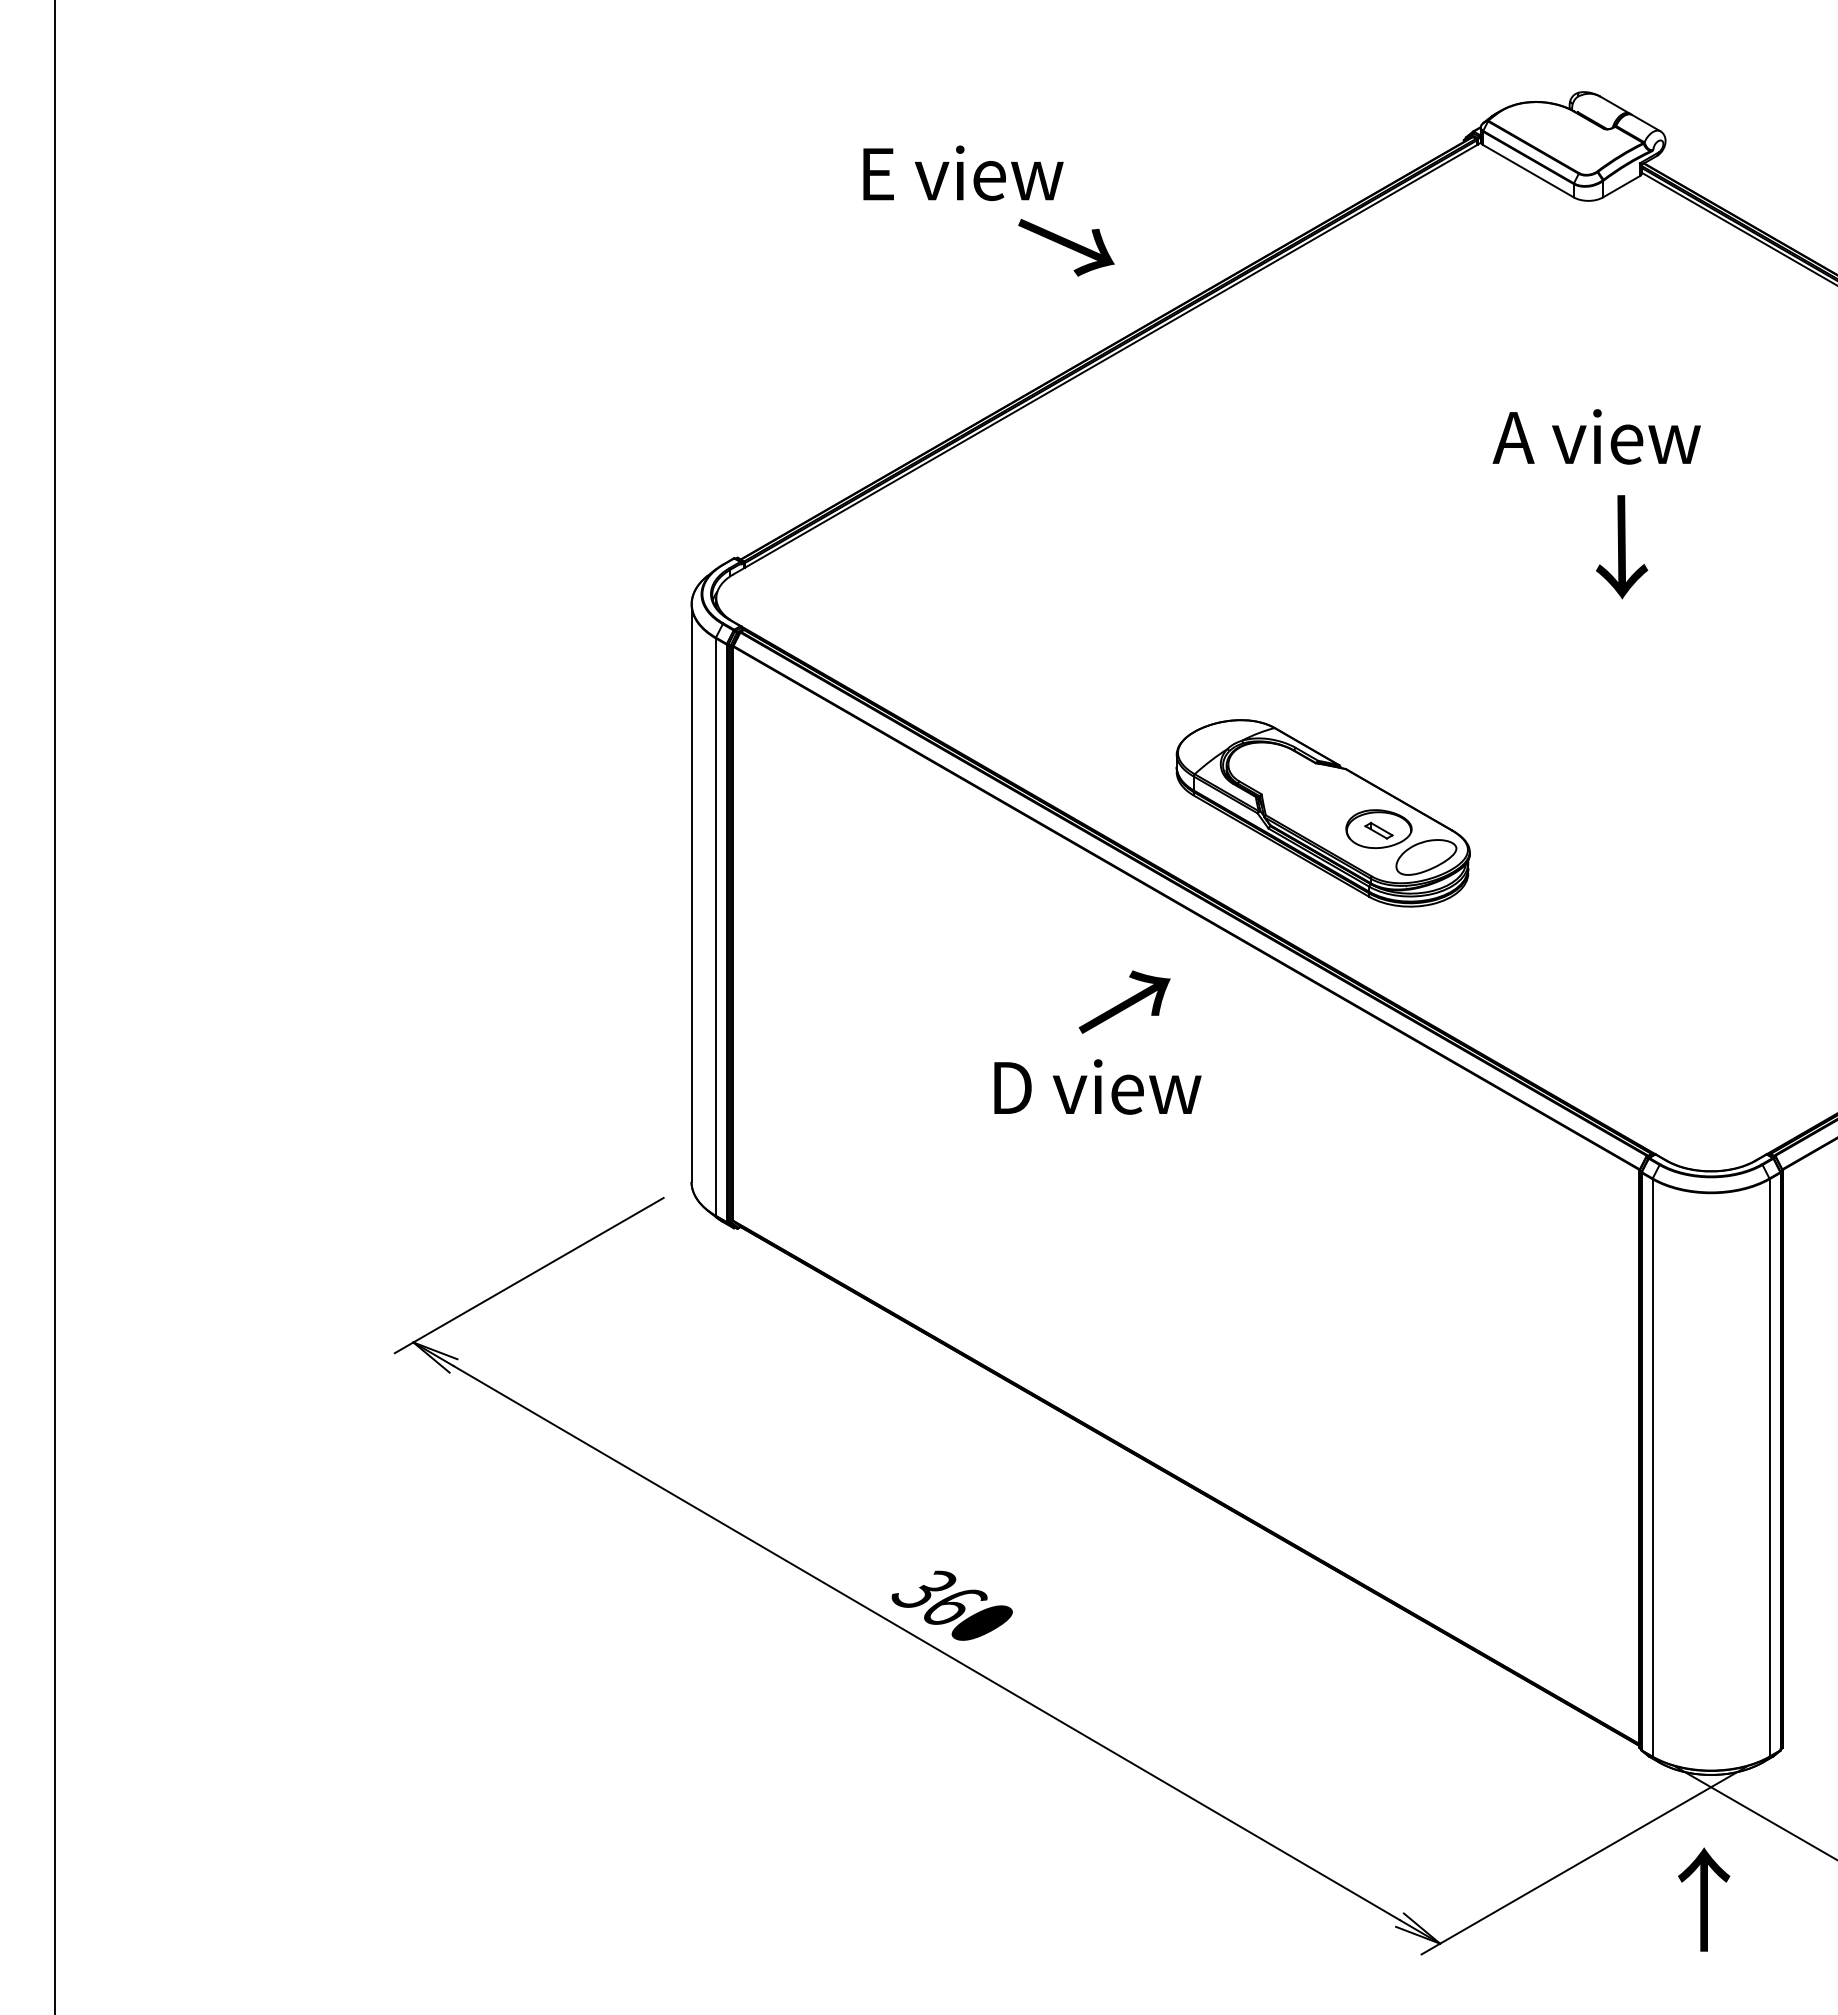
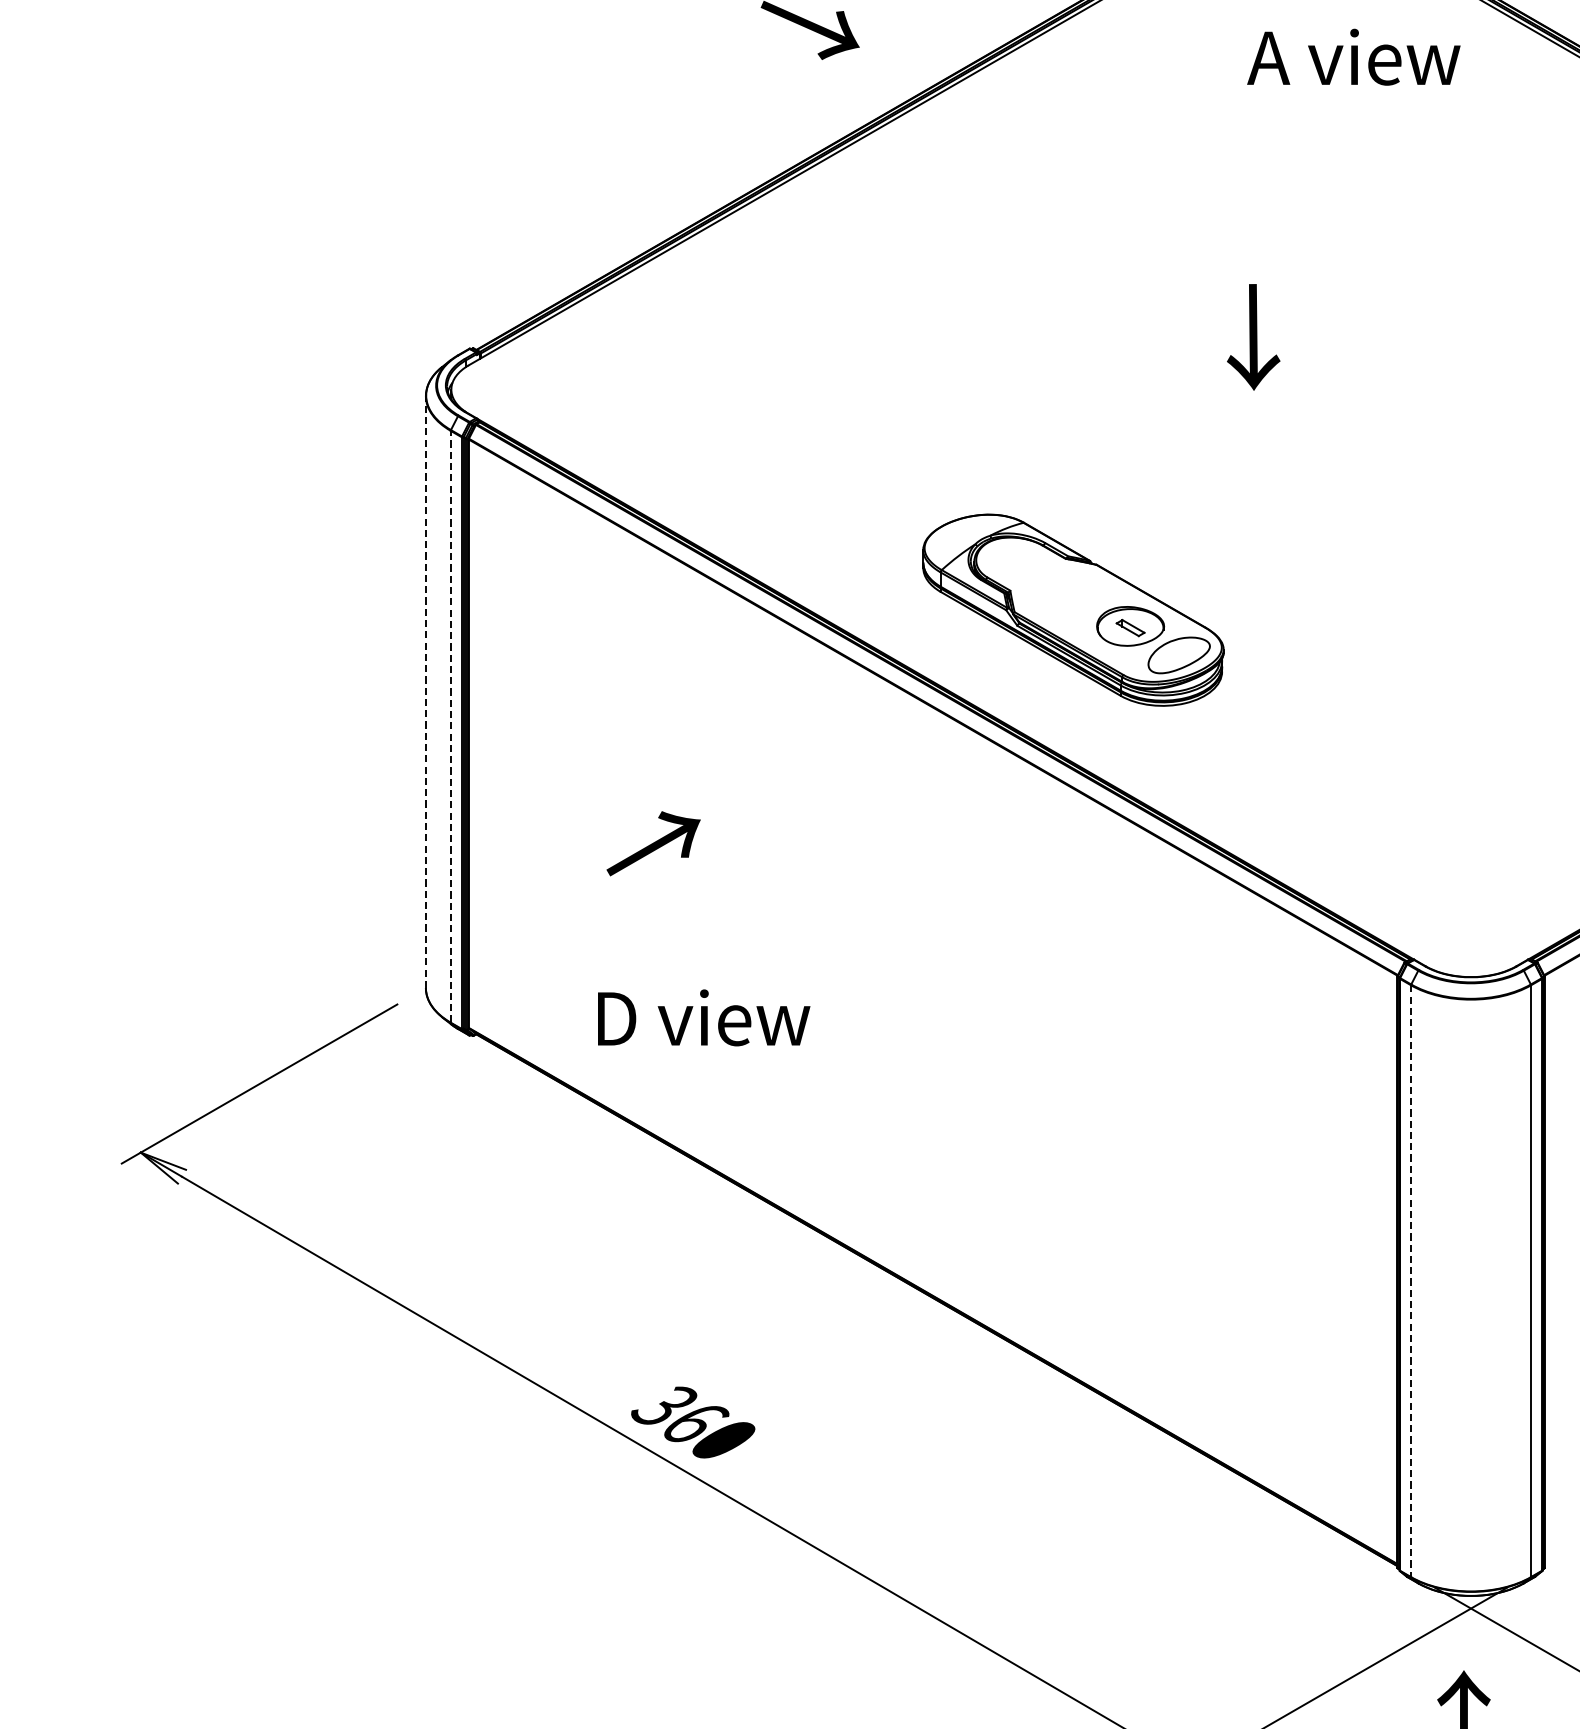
text: (1596, 436) -> (1353, 56), moved
text: (1622, 547) -> (1254, 337), moved
line: (691, 893) -> (425, 692), solid -> dashed
line: (715, 927) -> (450, 727), solid -> dashed
text: (1124, 1001) -> (653, 843), moved
text: (1097, 1086) -> (703, 1017), moved
line: (1652, 1467) -> (1410, 1280), solid -> dashed

